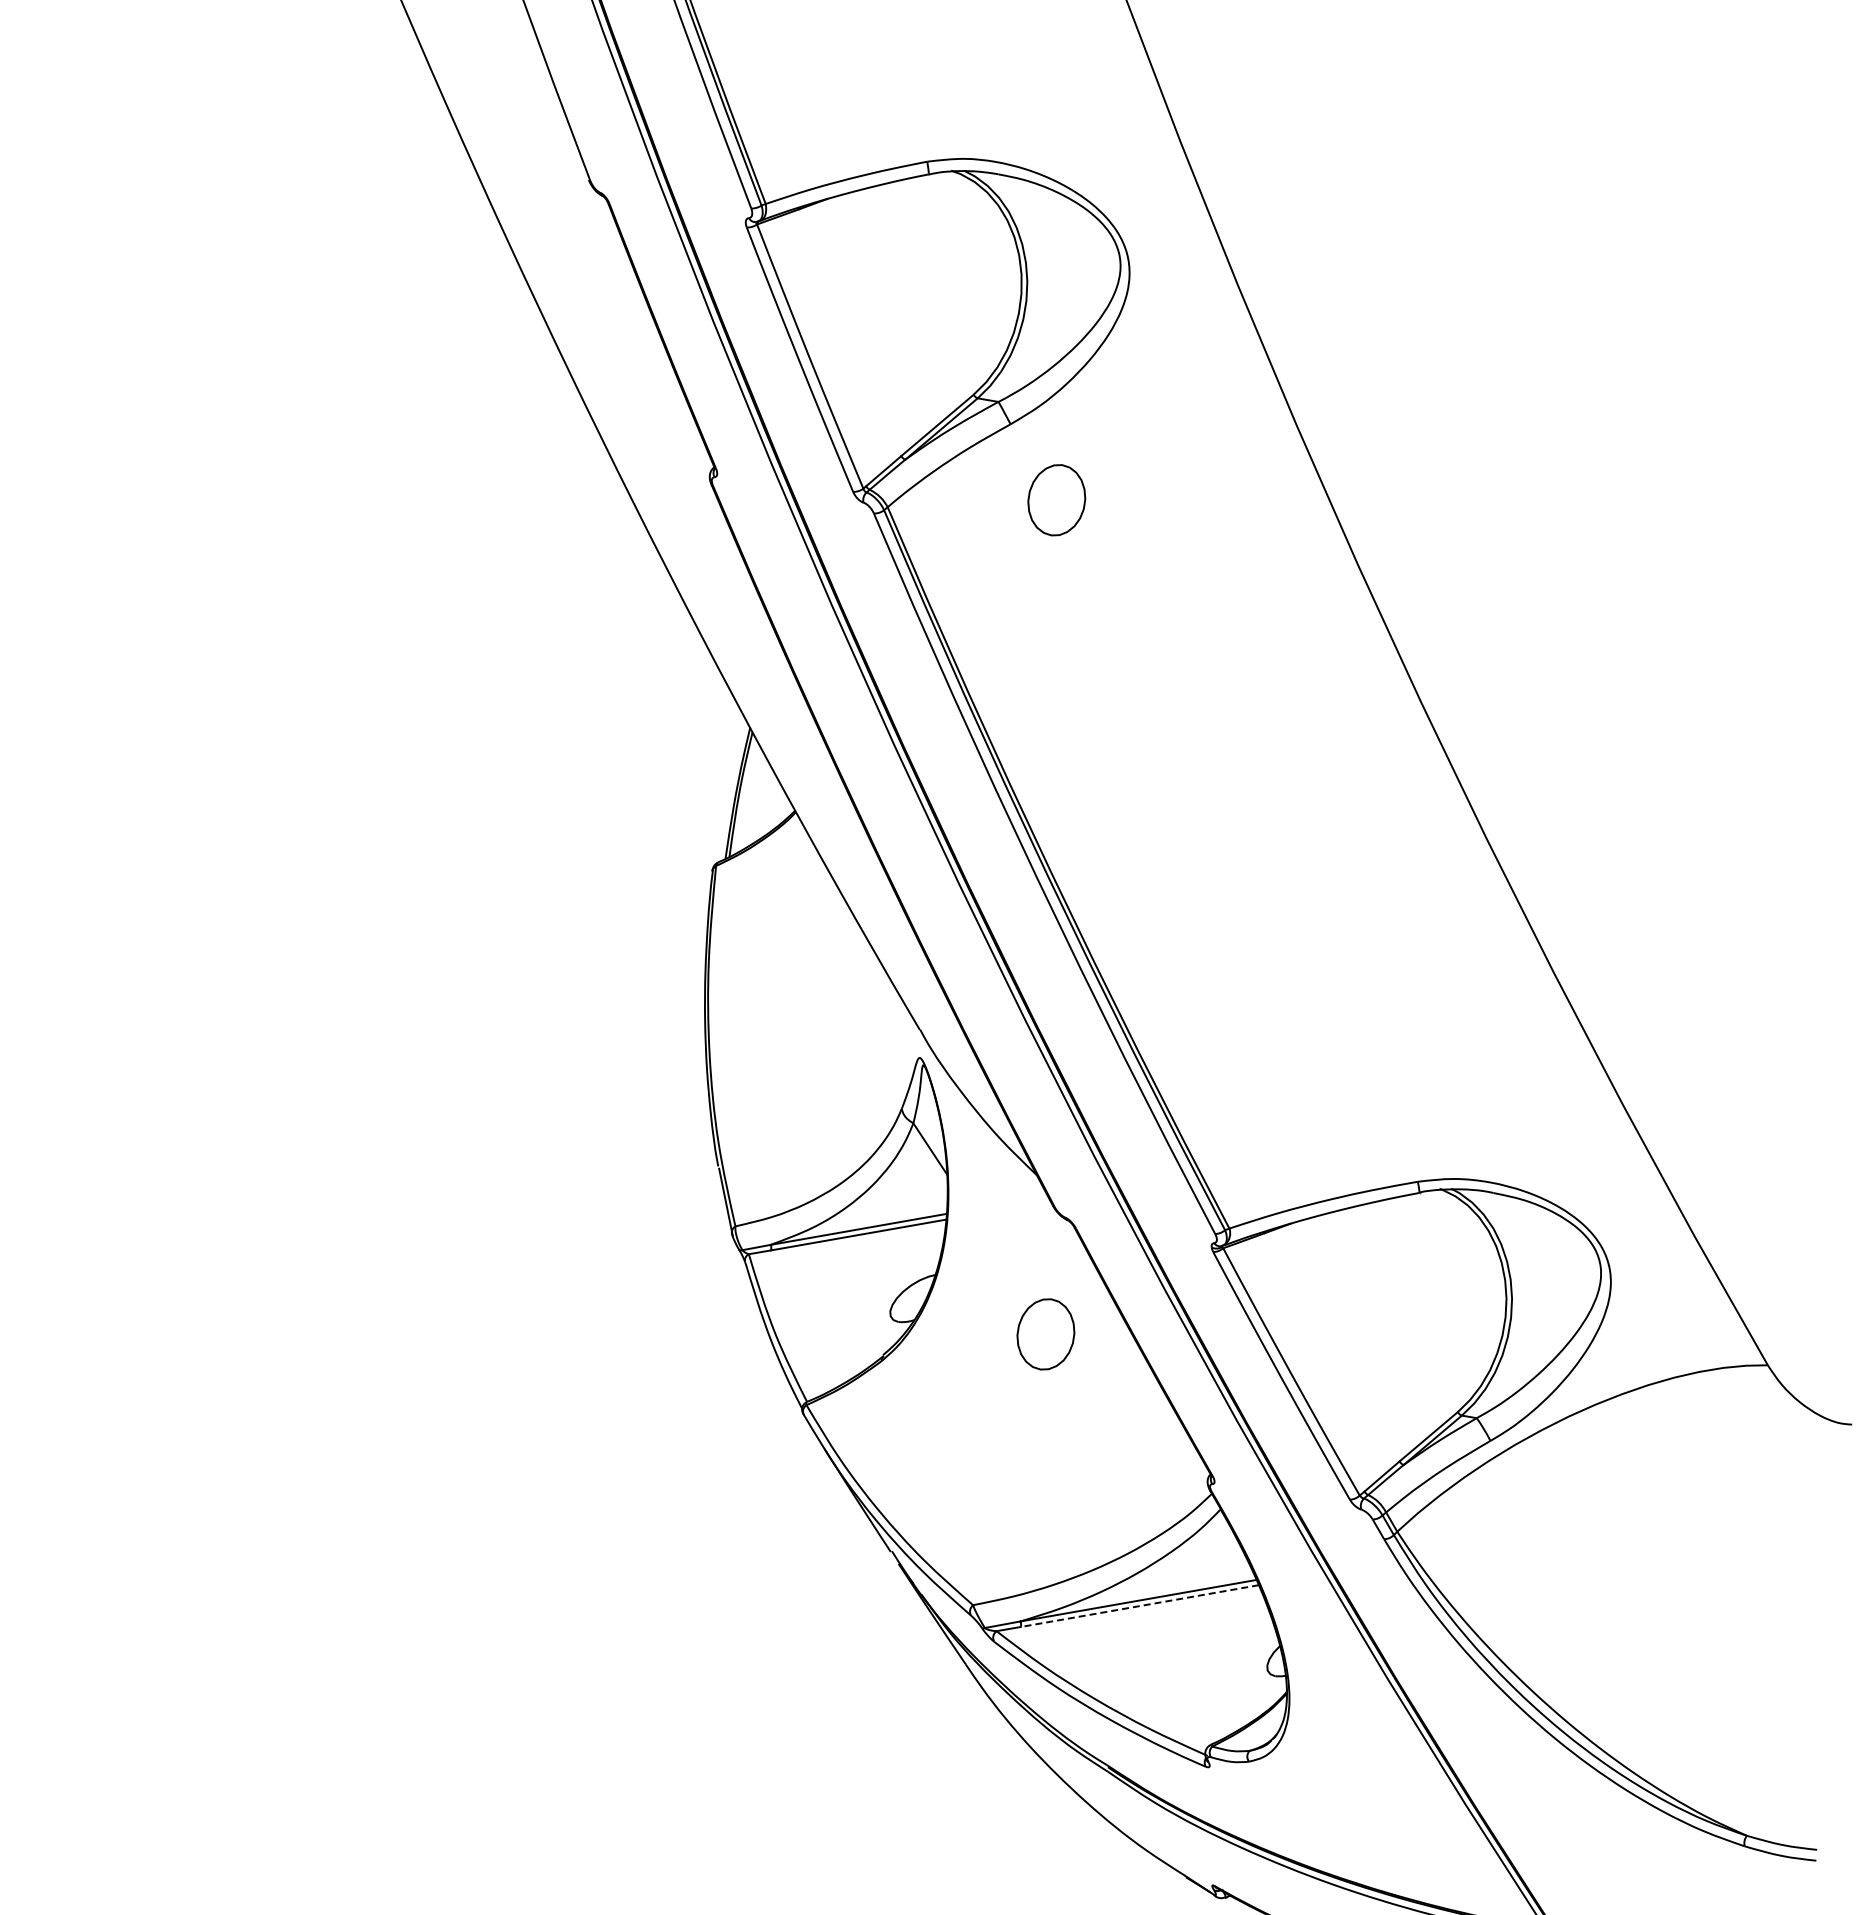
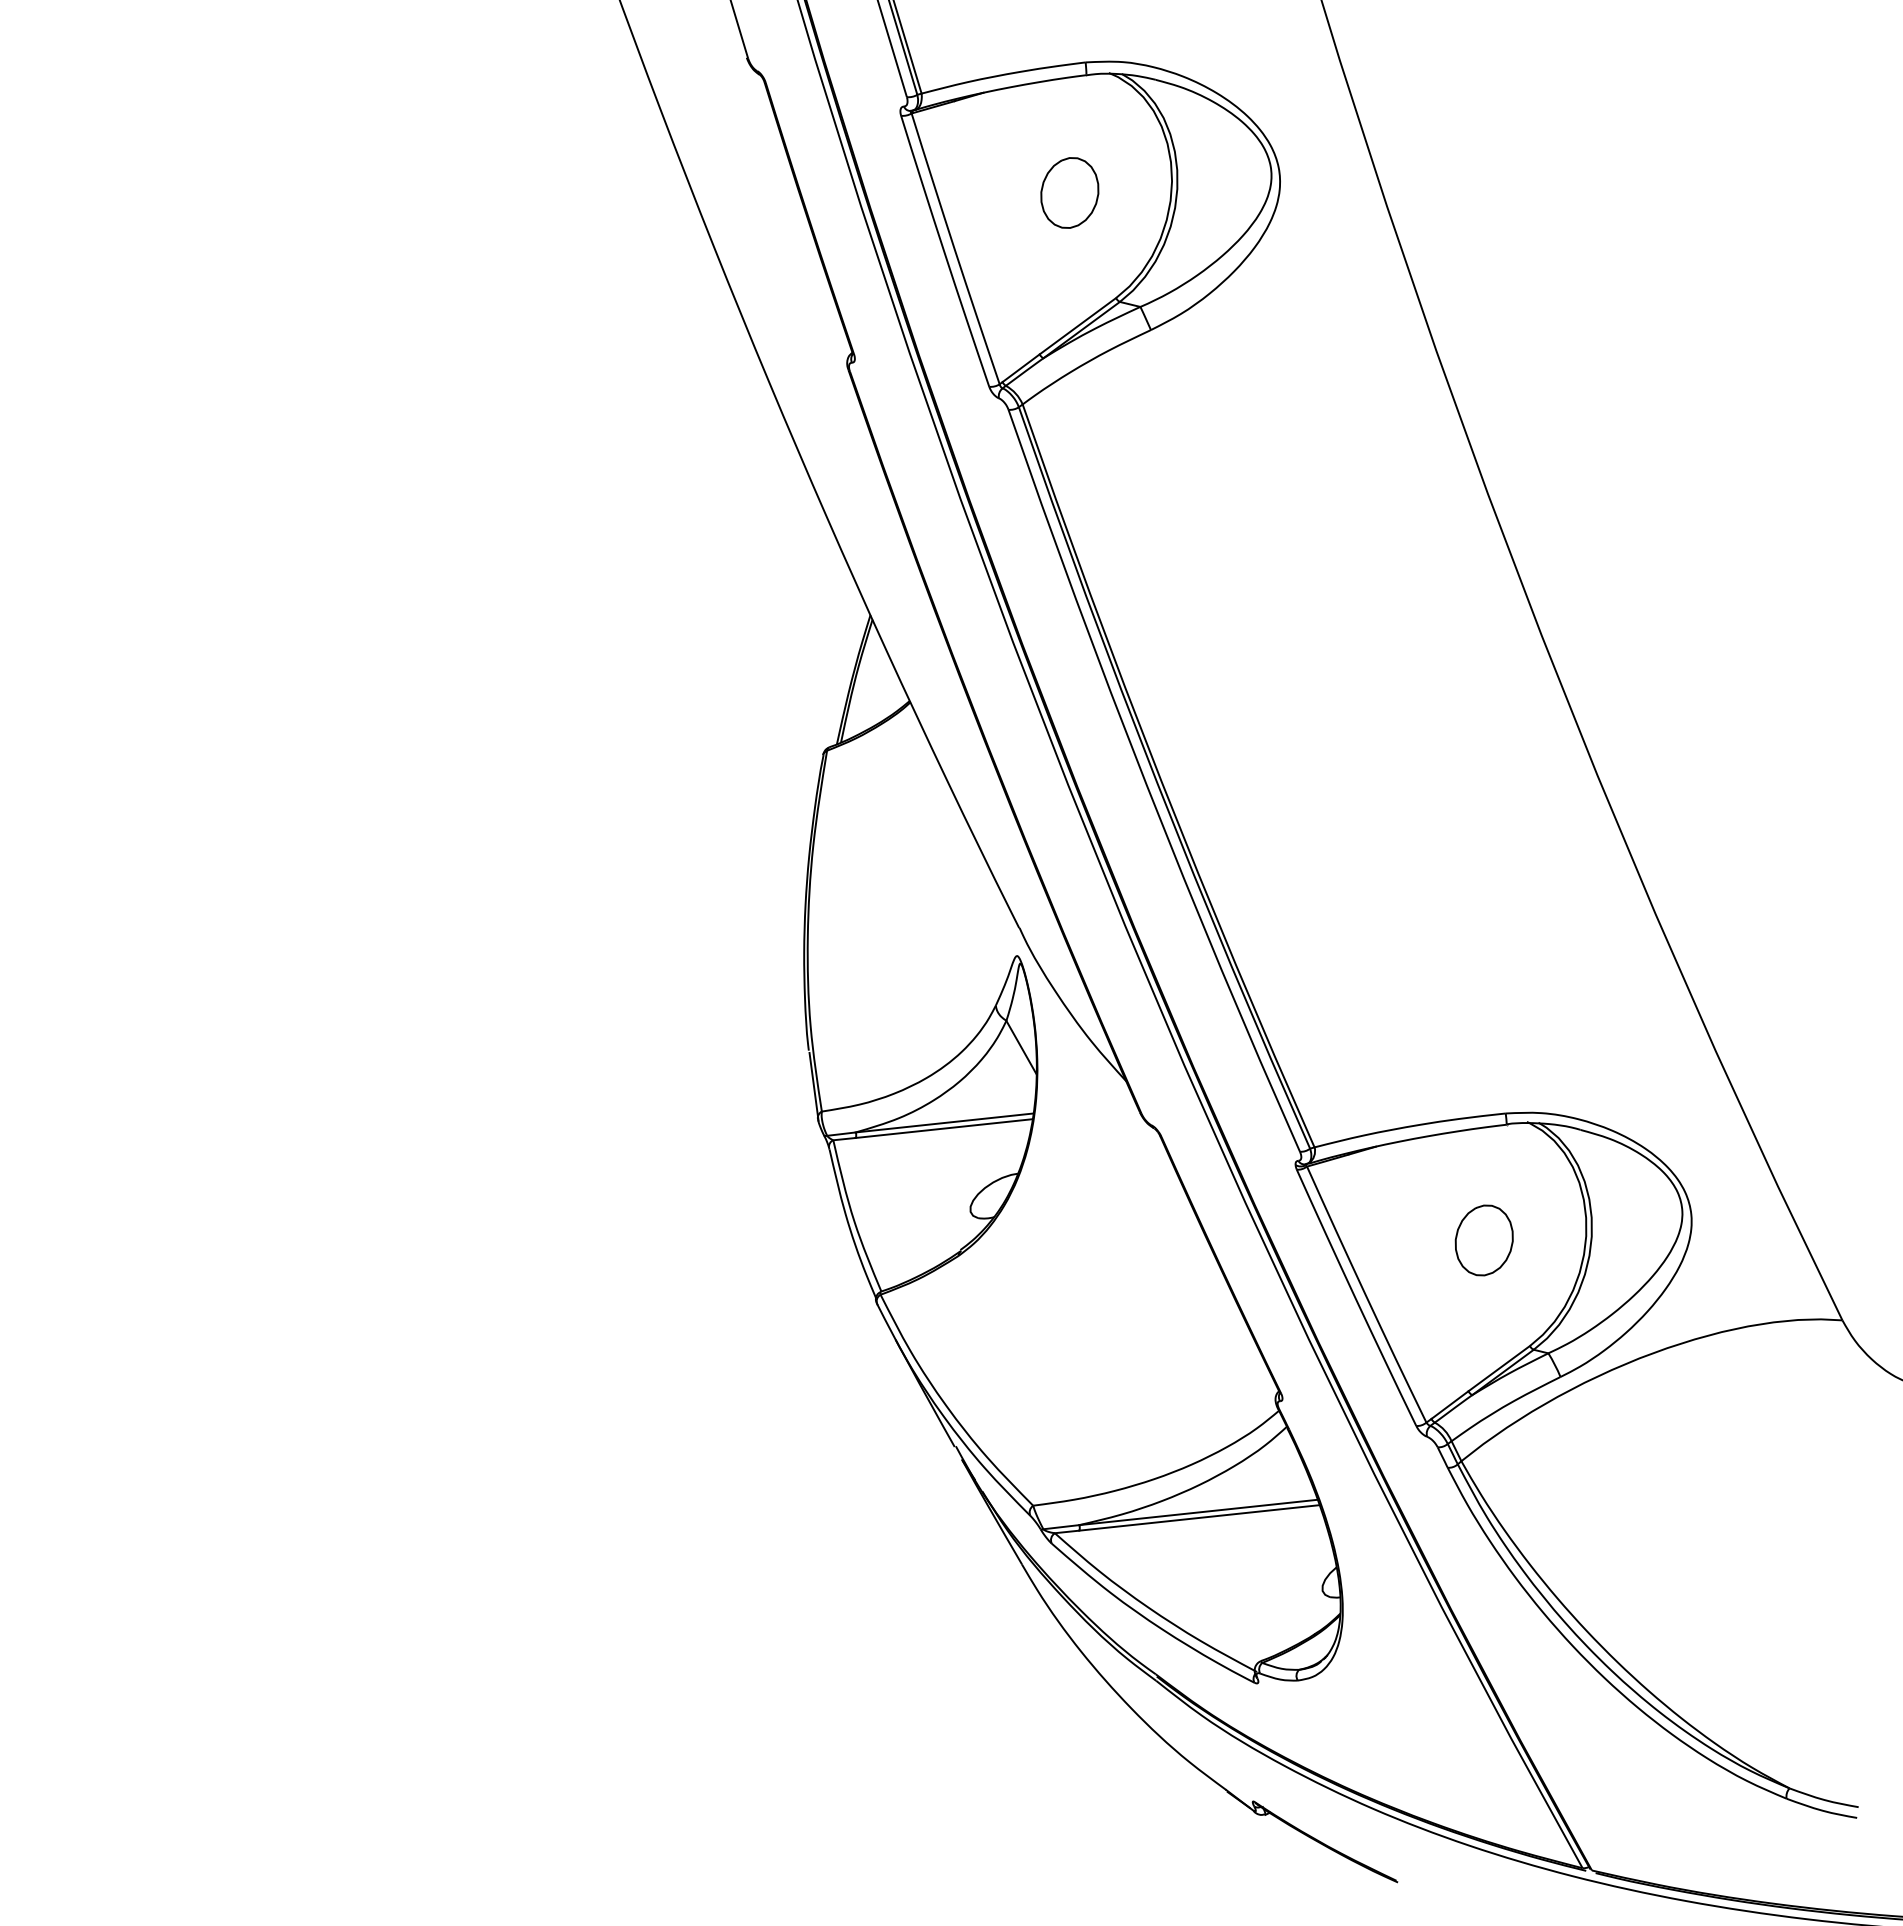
part: (1056, 499) -> (1069, 192), moved
part: (1045, 1334) -> (1483, 1240), moved
line: (1139, 1605) -> (1199, 1517), dashed -> solid

